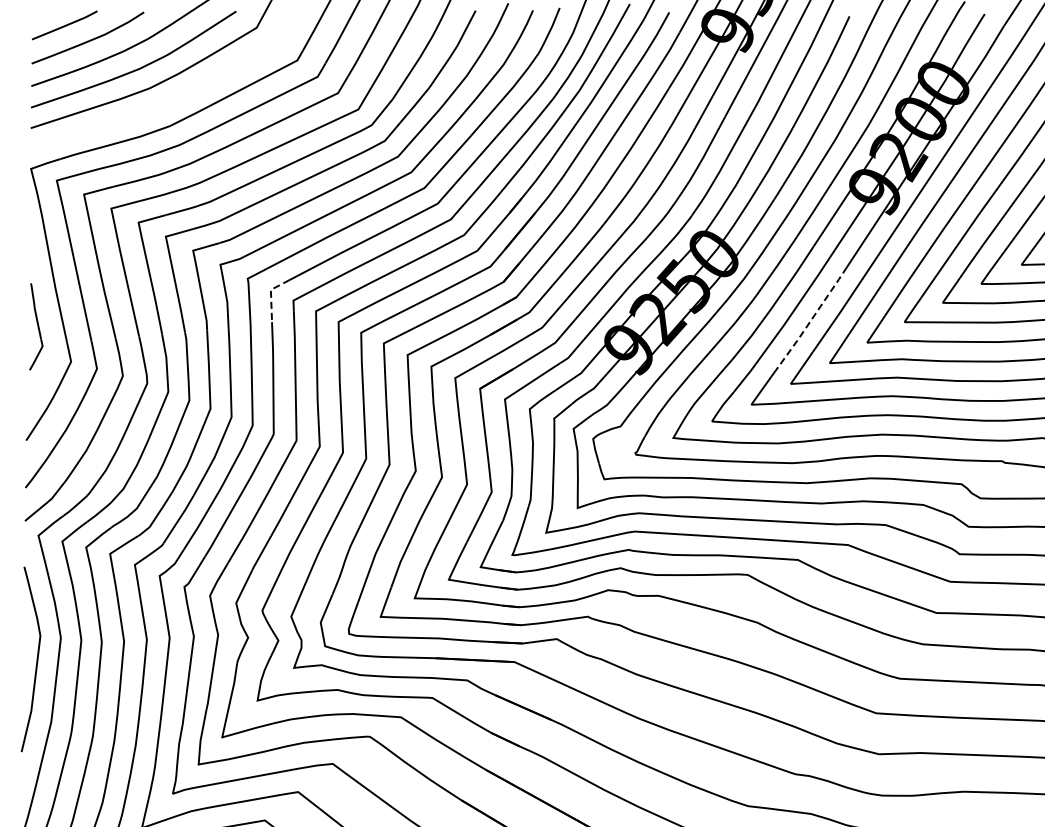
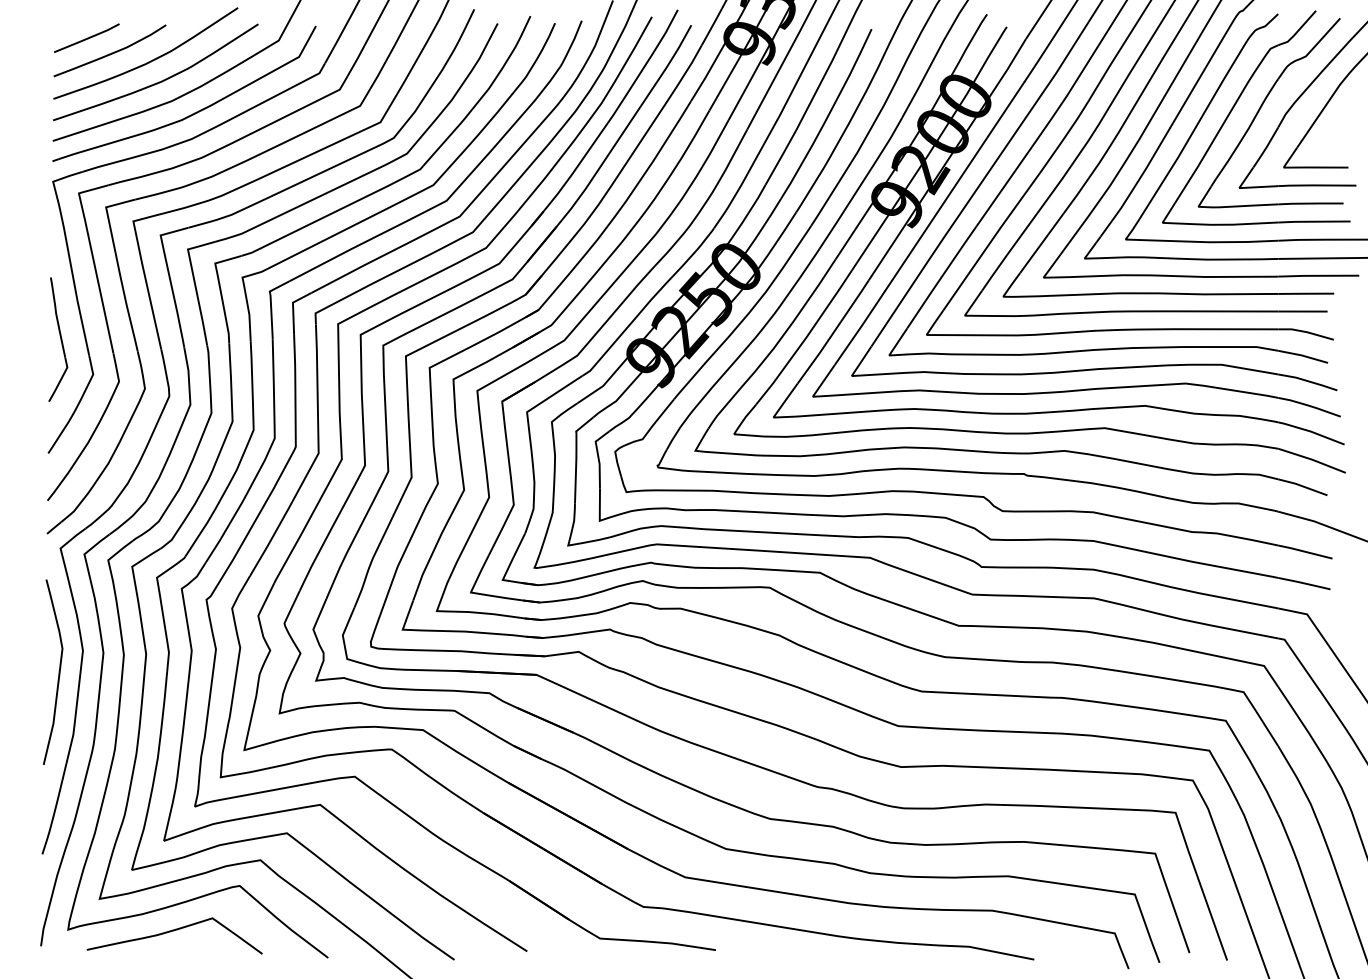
part: (172, 99) -> (194, 112), added
line: (271, 295) -> (293, 308), dashed -> solid
line: (811, 319) -> (833, 332), dashed -> solid
part: (36, 326) -> (58, 339), size x1.43

